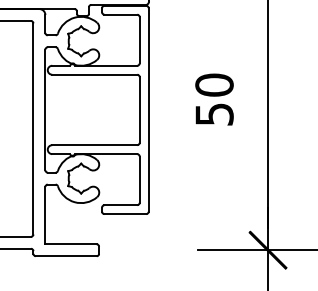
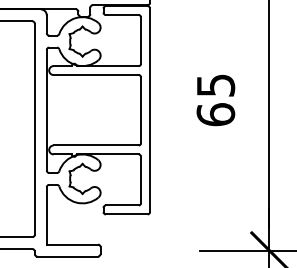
text: (214, 99) -> (215, 99), 50 -> 65

